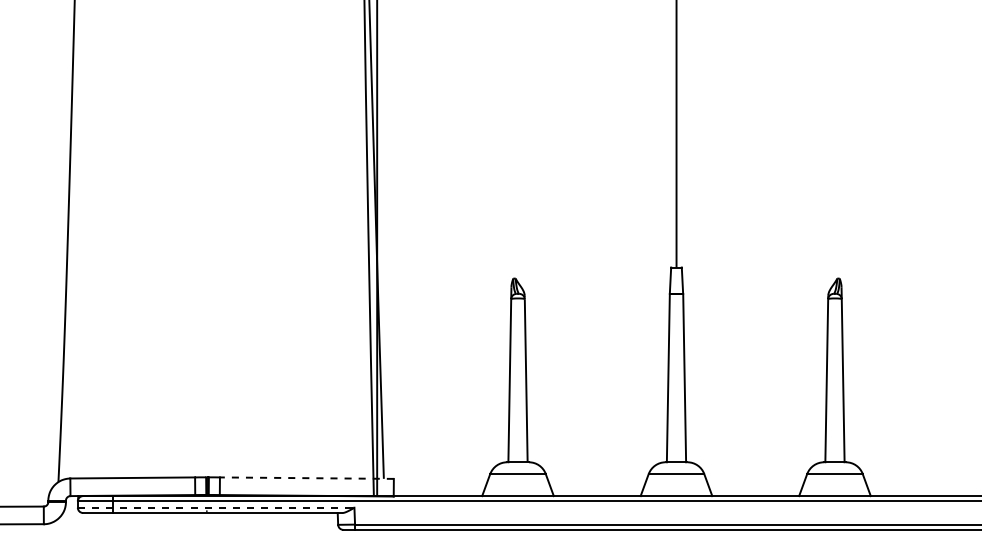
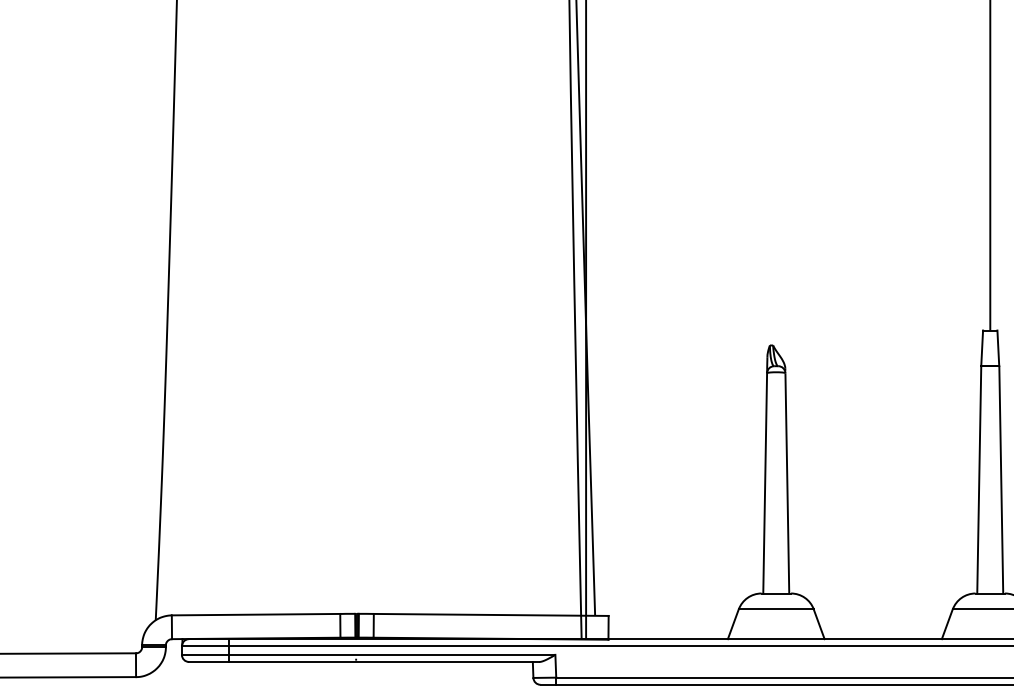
line: (306, 478) -> (490, 615), dashed -> solid
line: (216, 507) -> (369, 654), dashed -> solid

